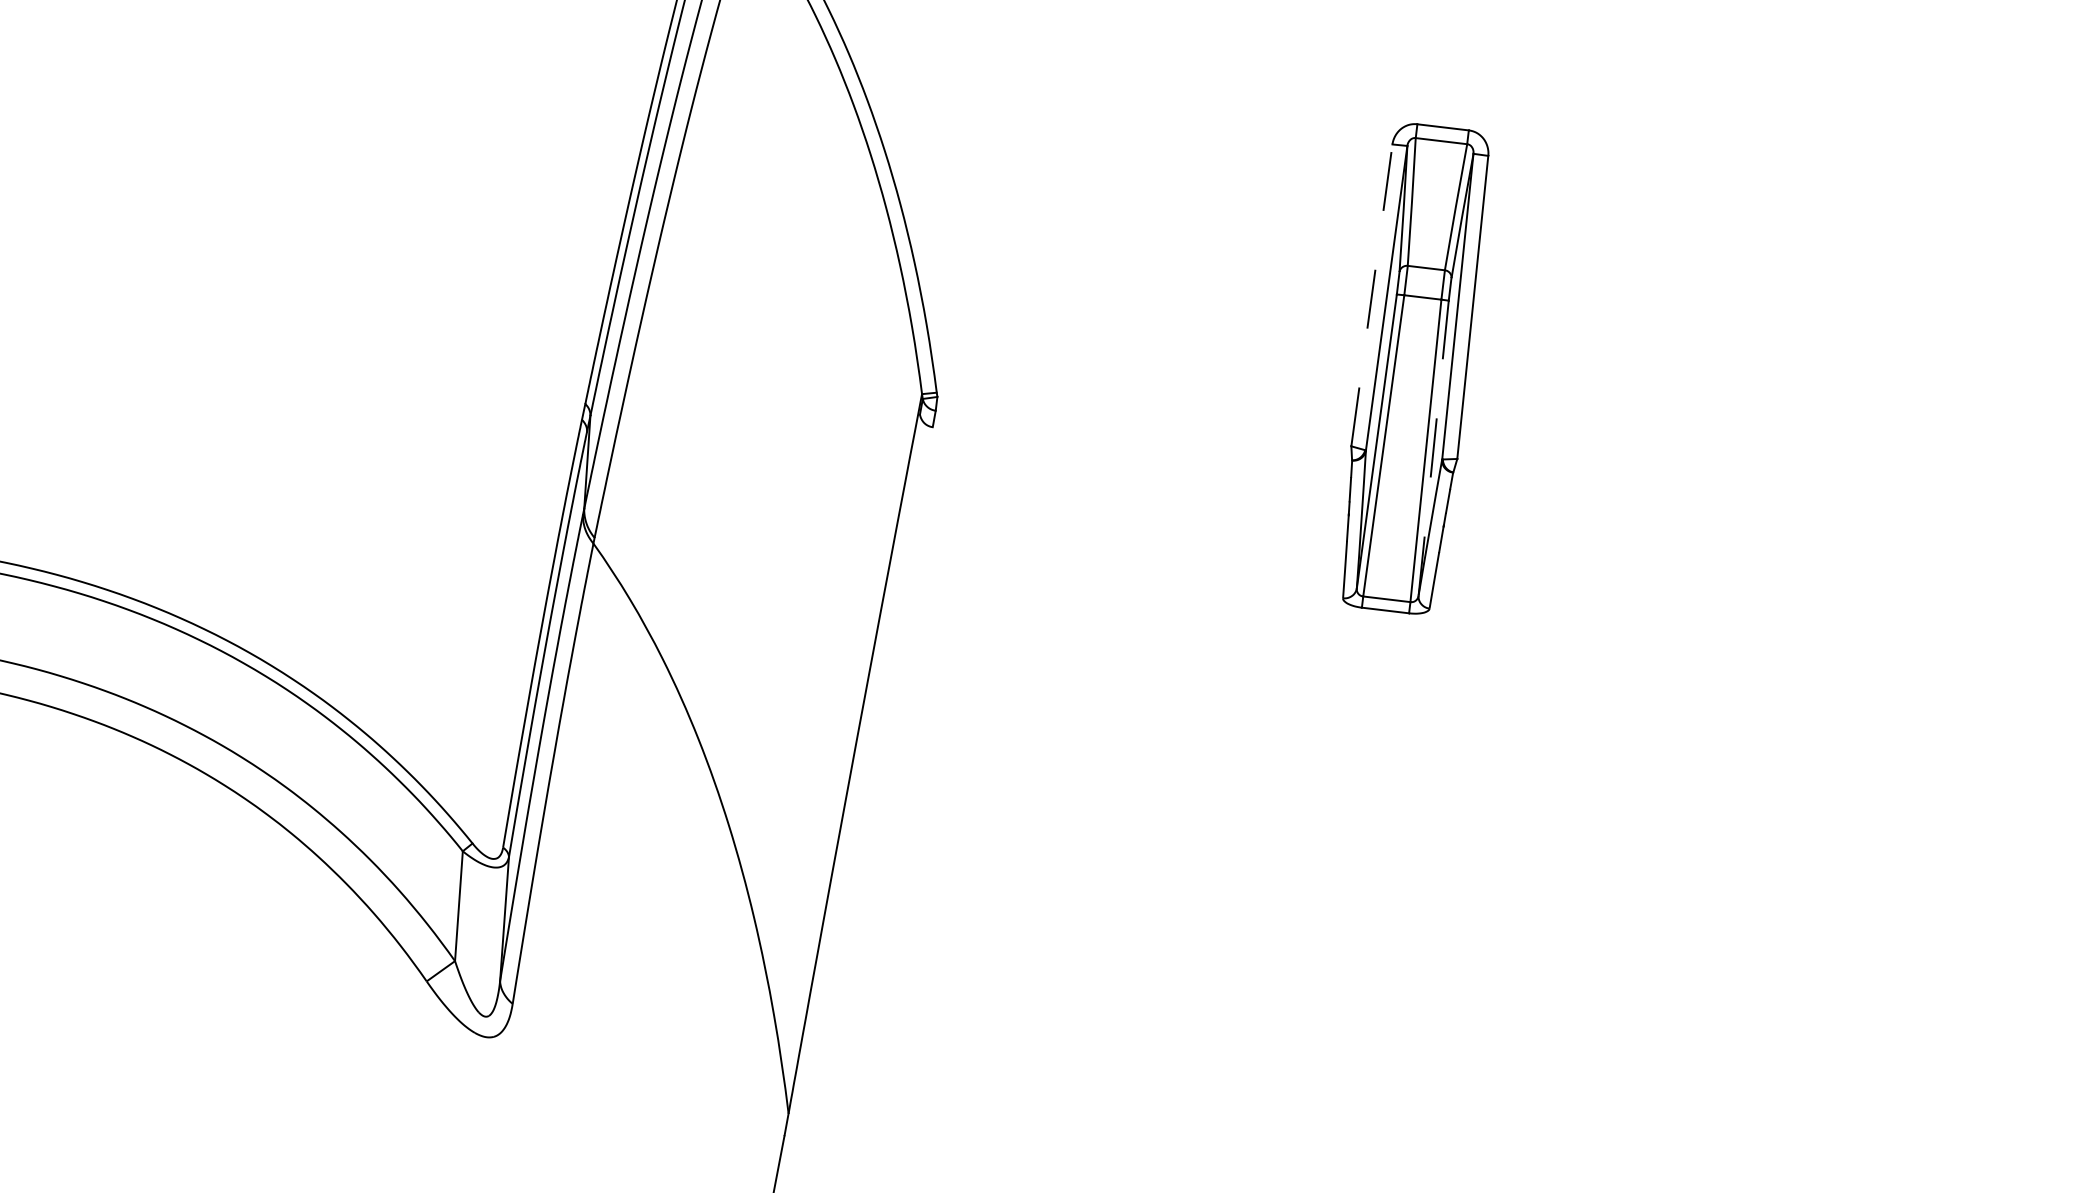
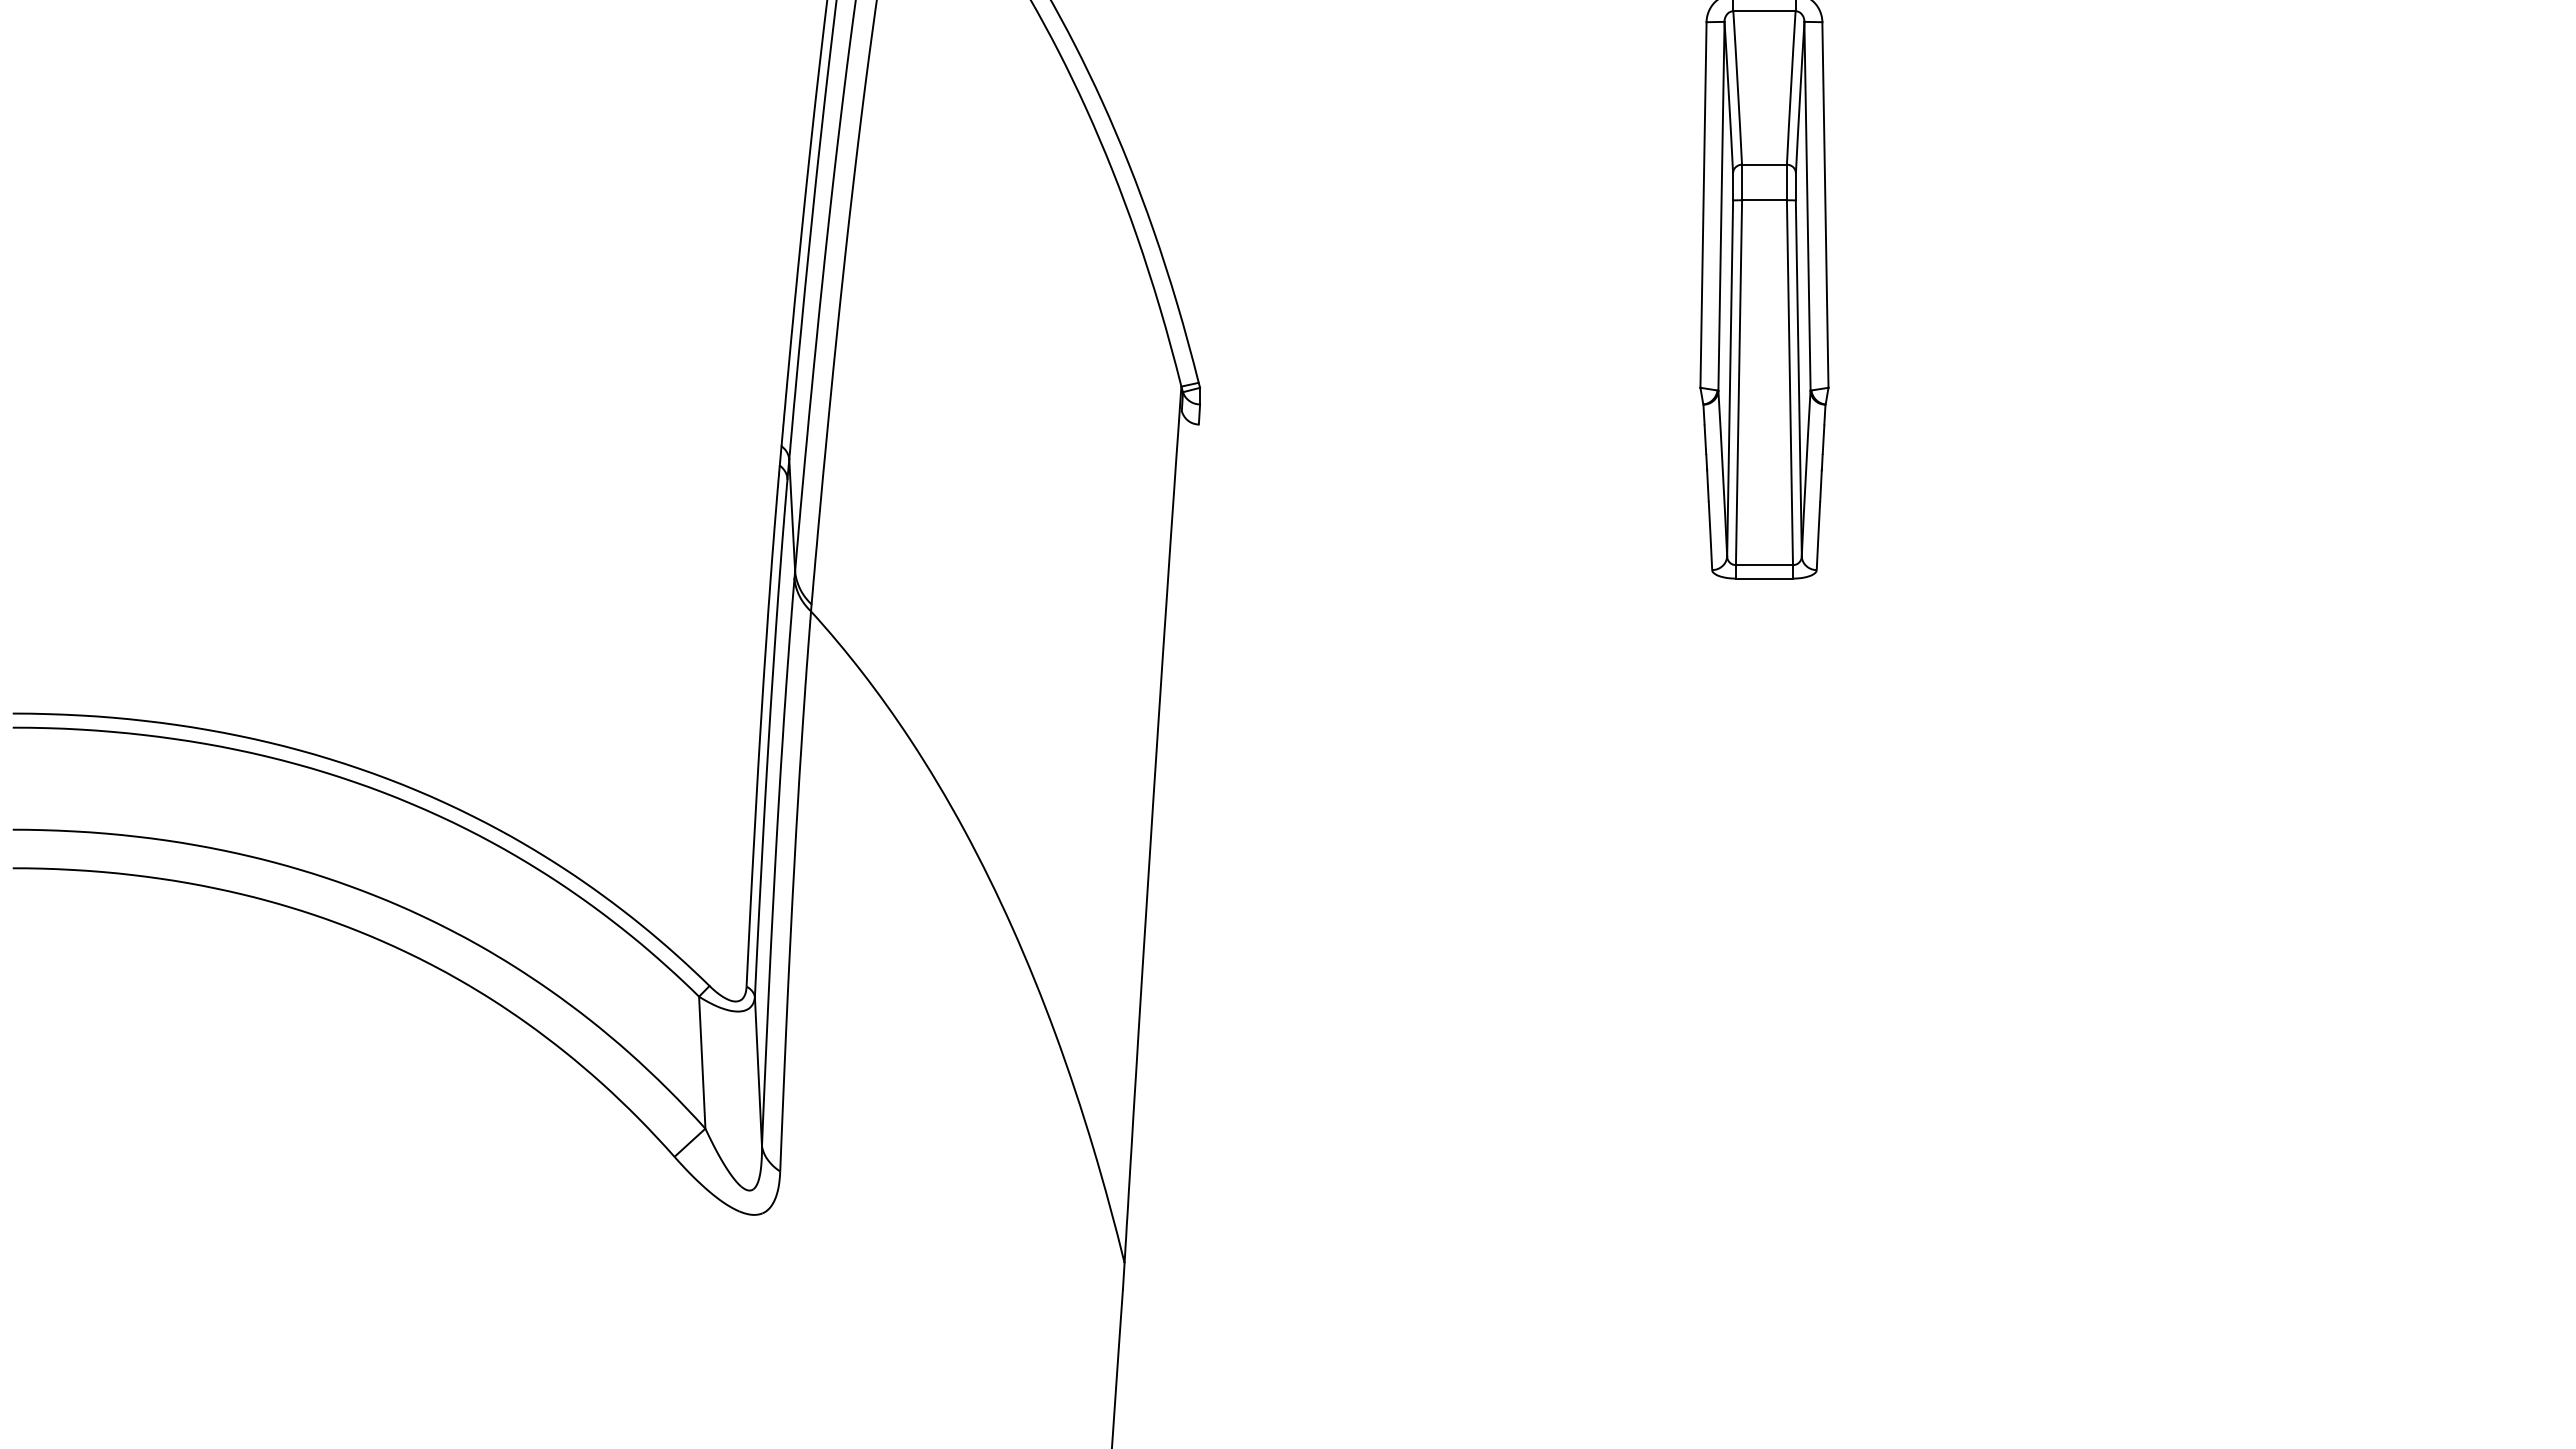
line: (1371, 295) -> (1703, 205), dashed -> solid
line: (1433, 448) -> (1798, 378), dashed -> solid

